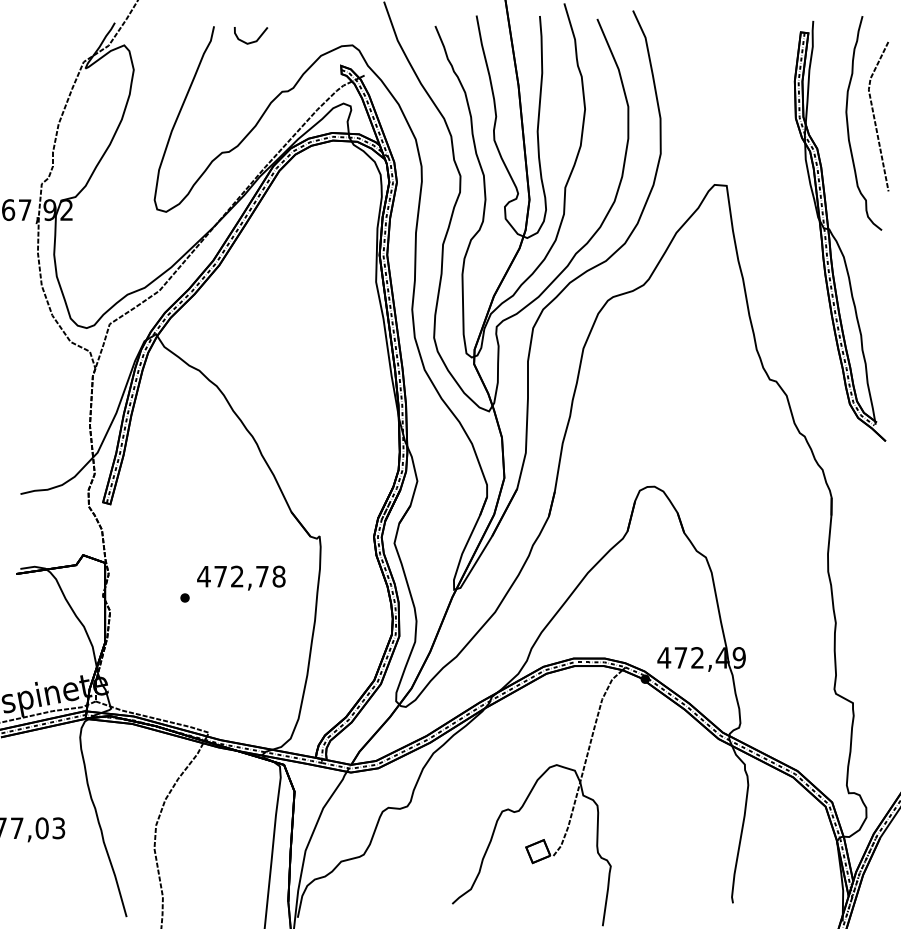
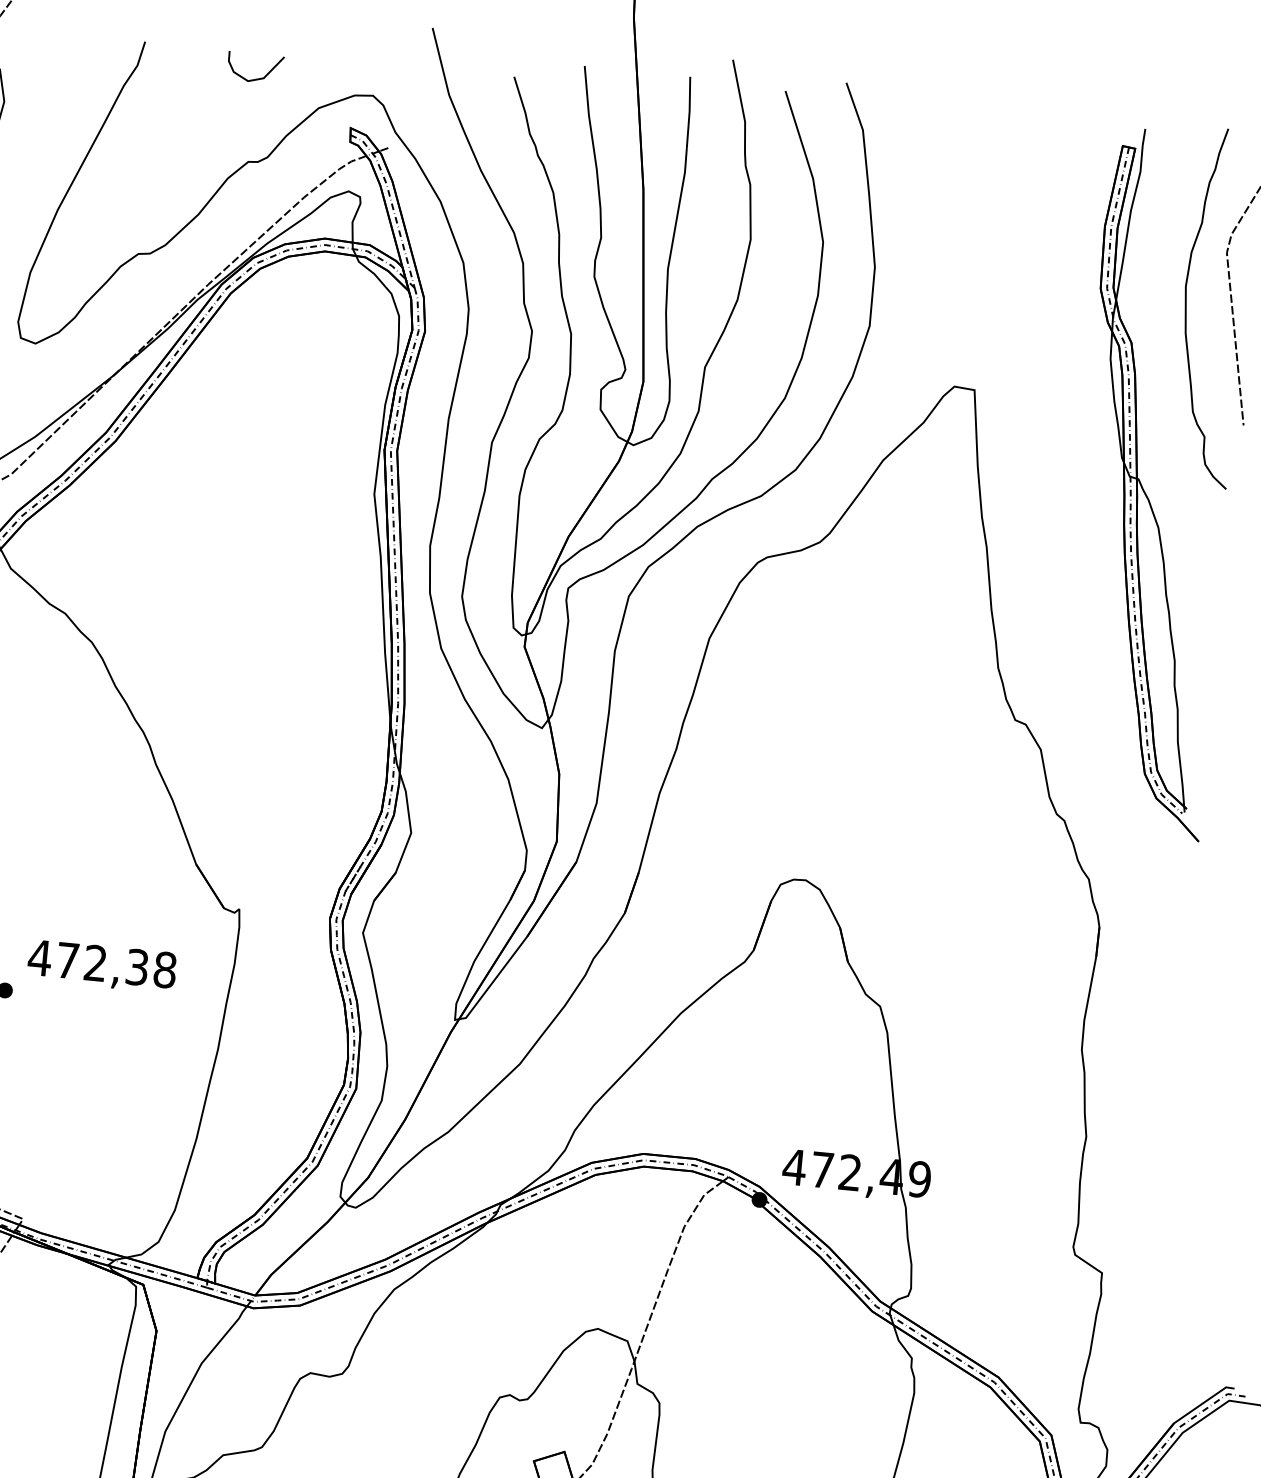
curve: (251, 41) -> (255, 77), moved
text: (262, 576) -> (137, 967), 472,78 -> 472,38

